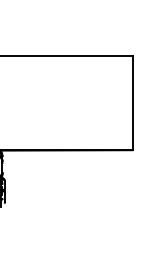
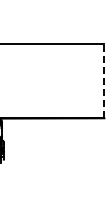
line: (132, 103) -> (104, 81), solid -> dashed

